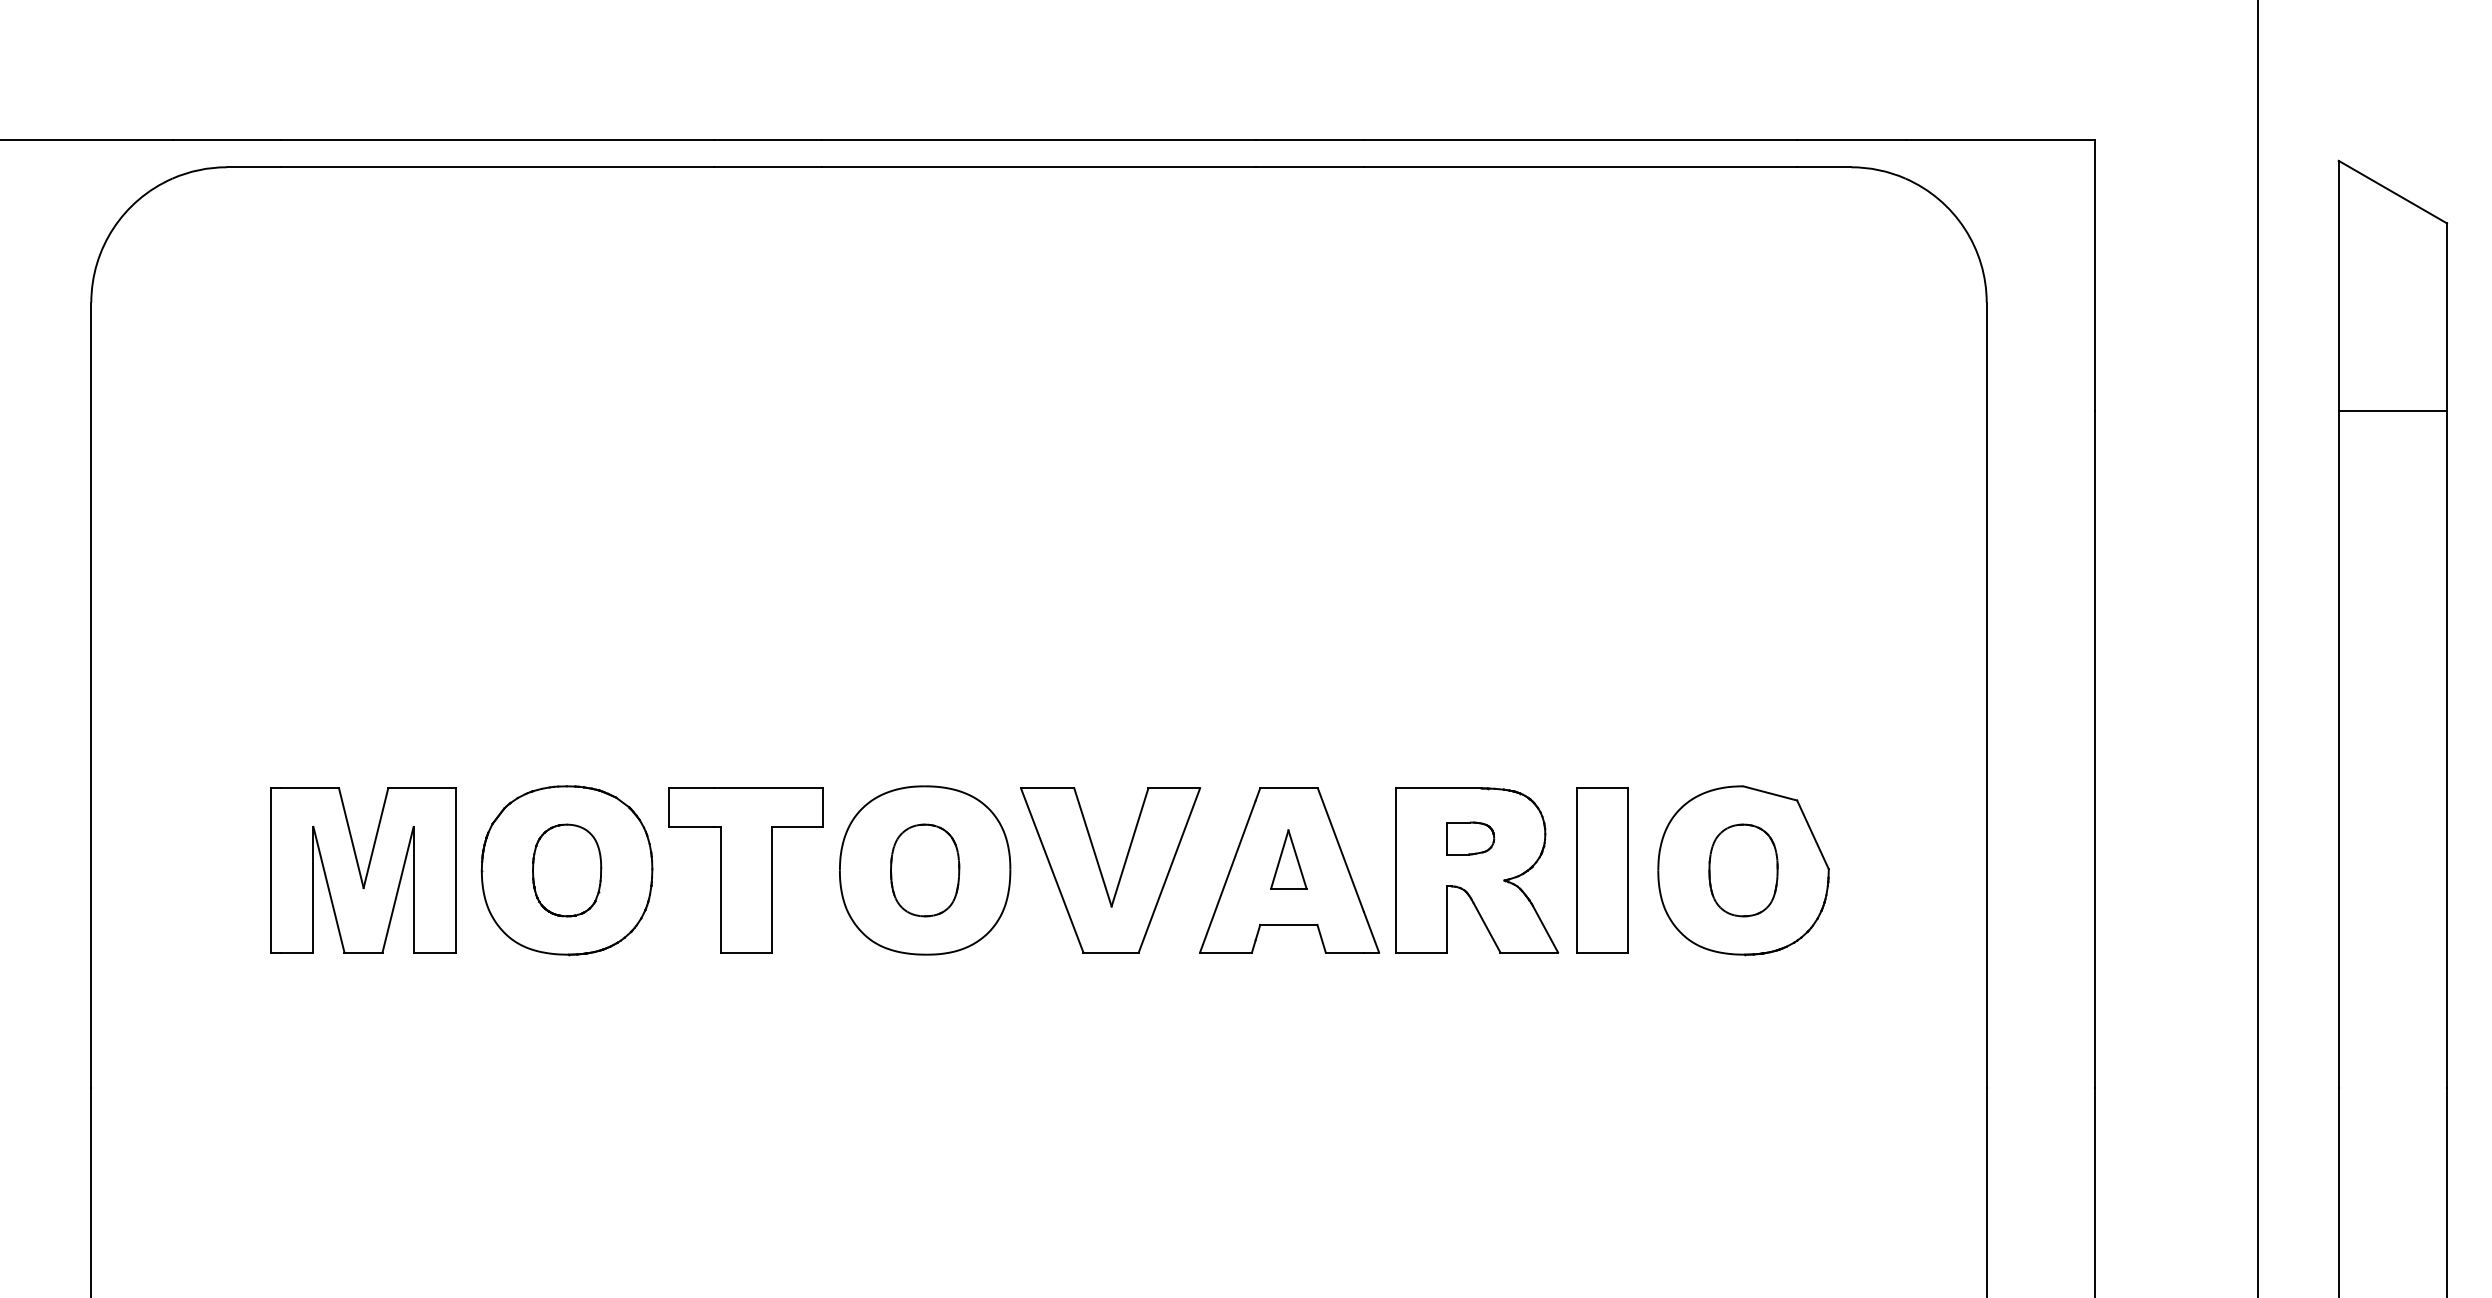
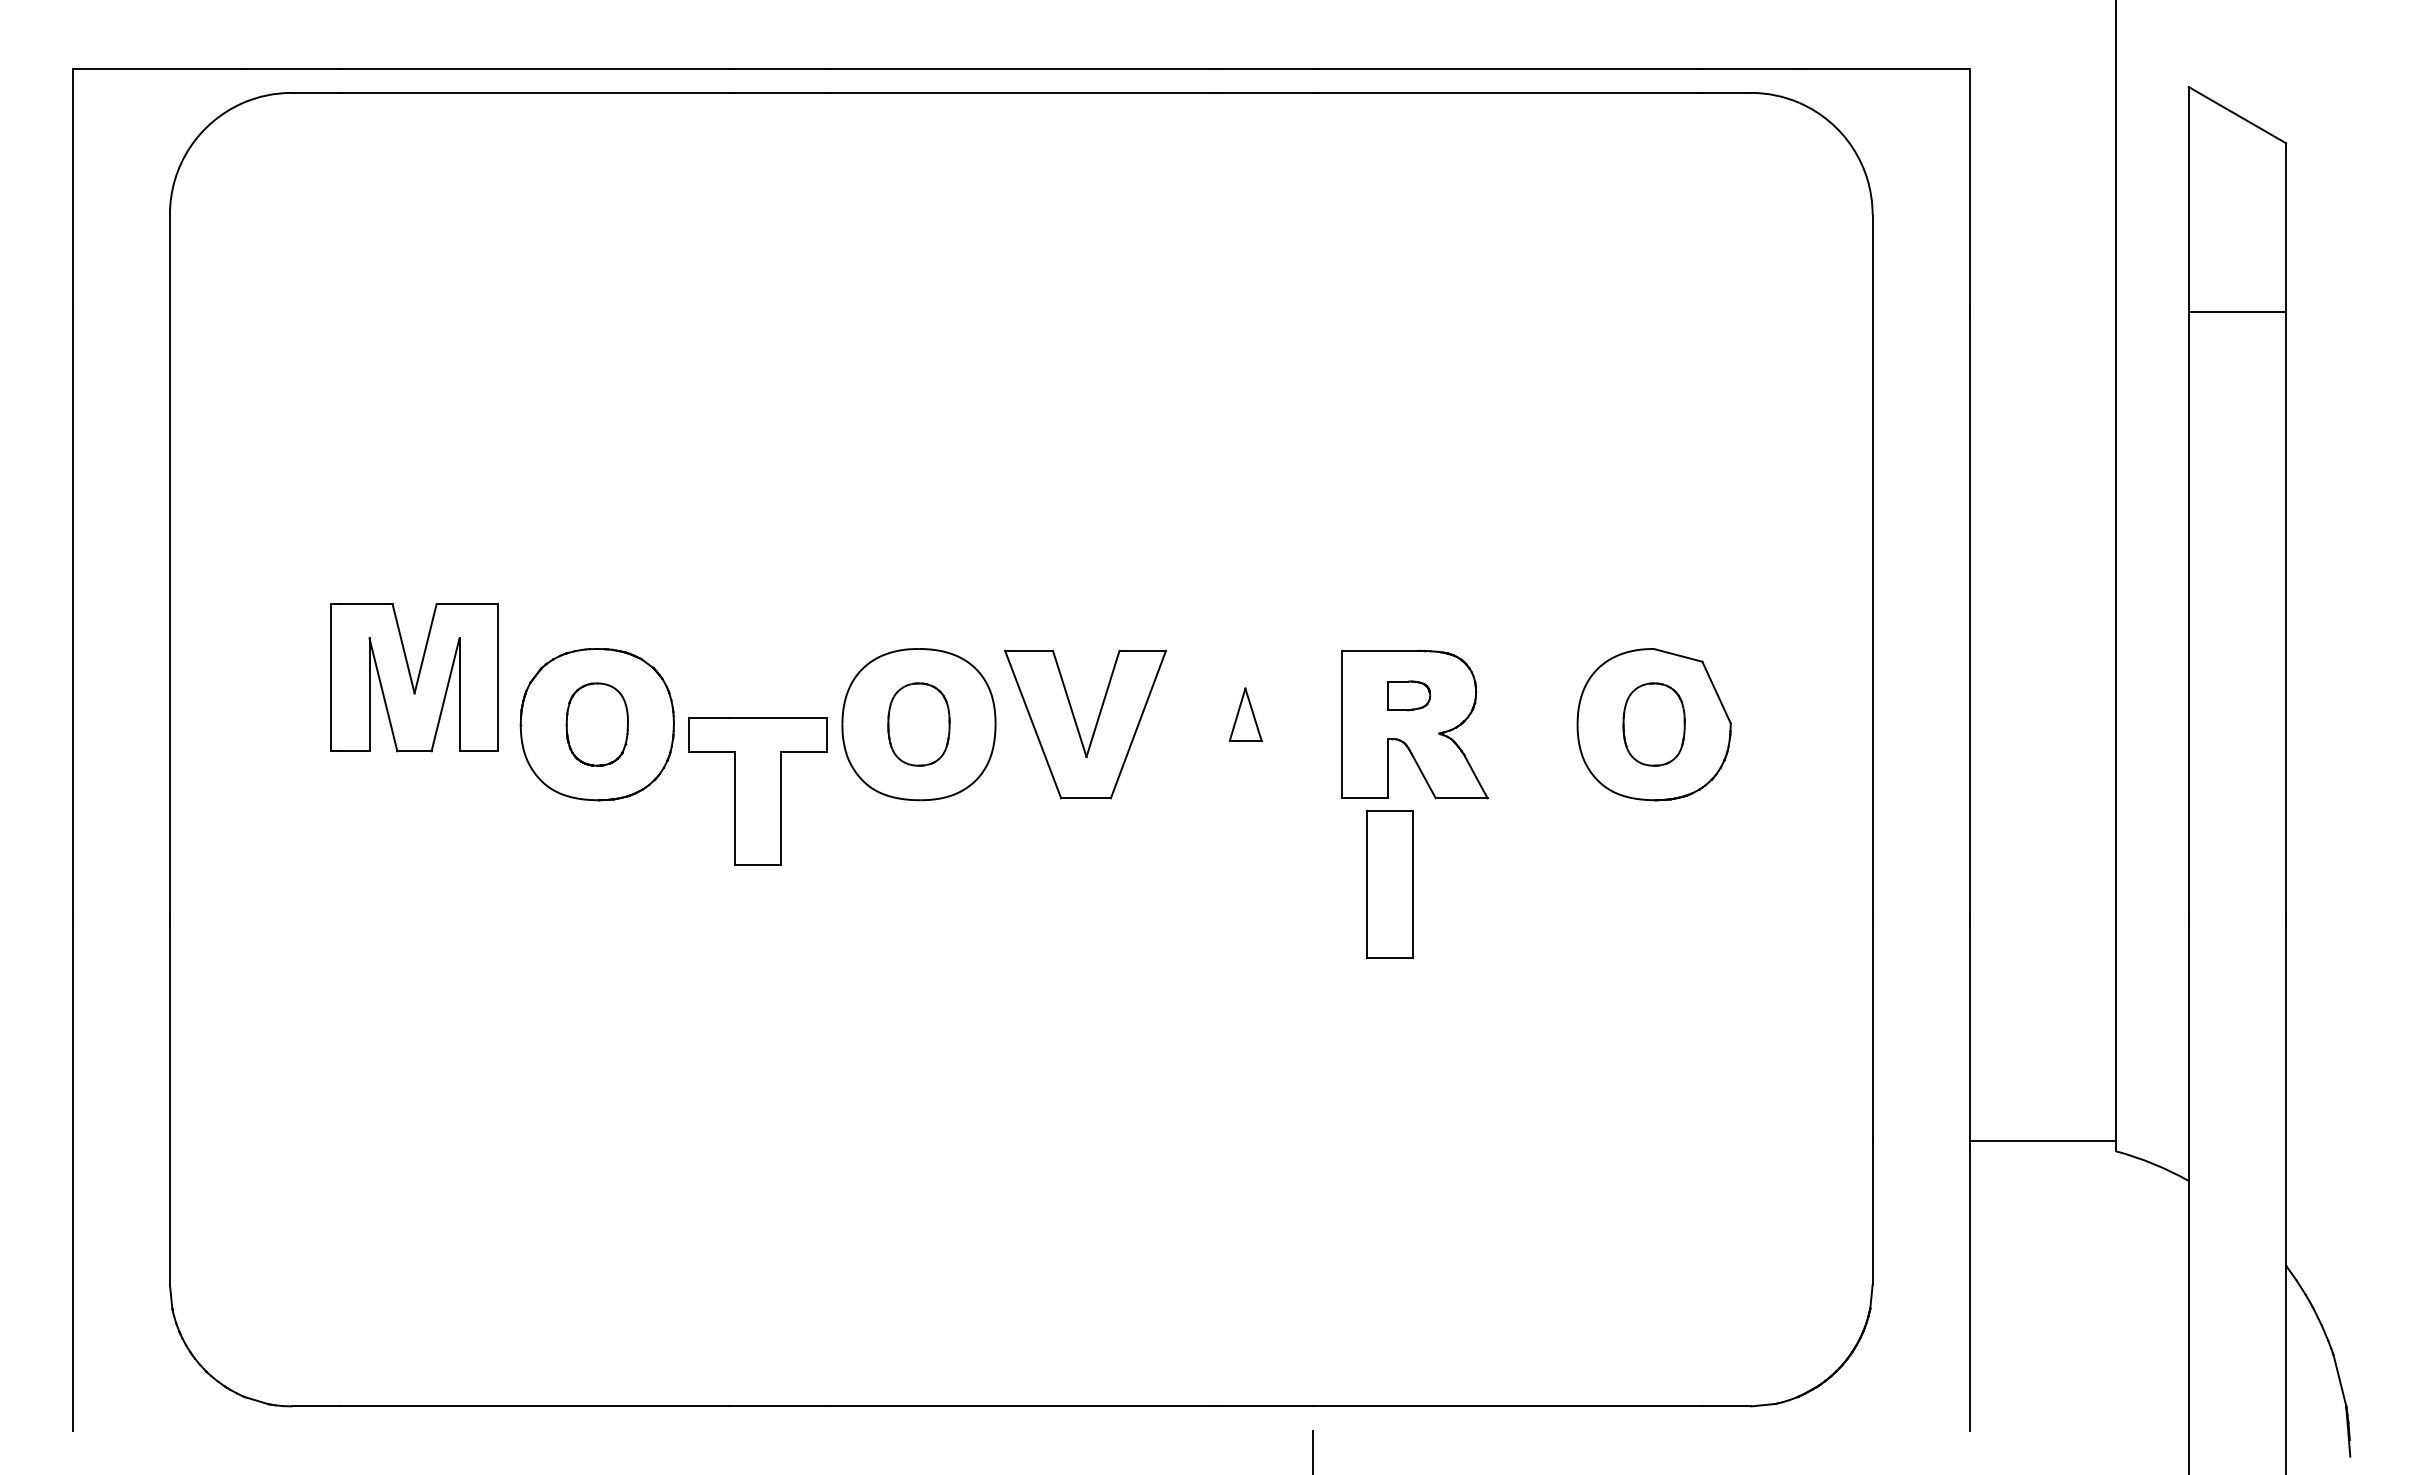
part: (363, 870) -> (414, 677), moved
part: (745, 870) -> (757, 791), moved
part: (1289, 870) -> (1246, 724), removed
part: (1602, 870) -> (1389, 884), moved

